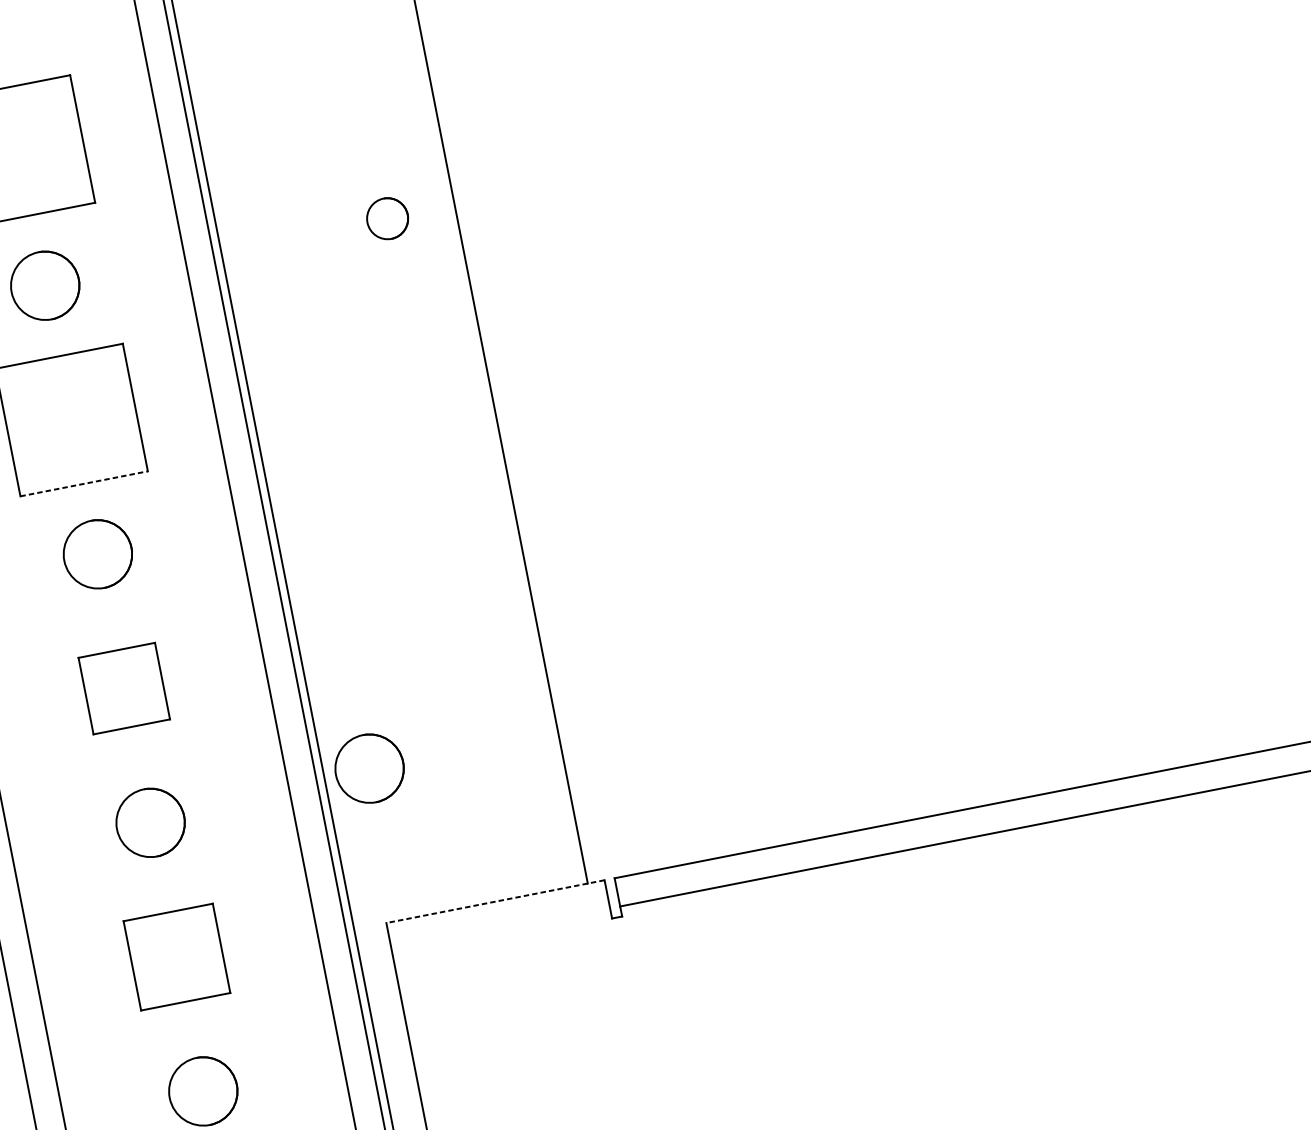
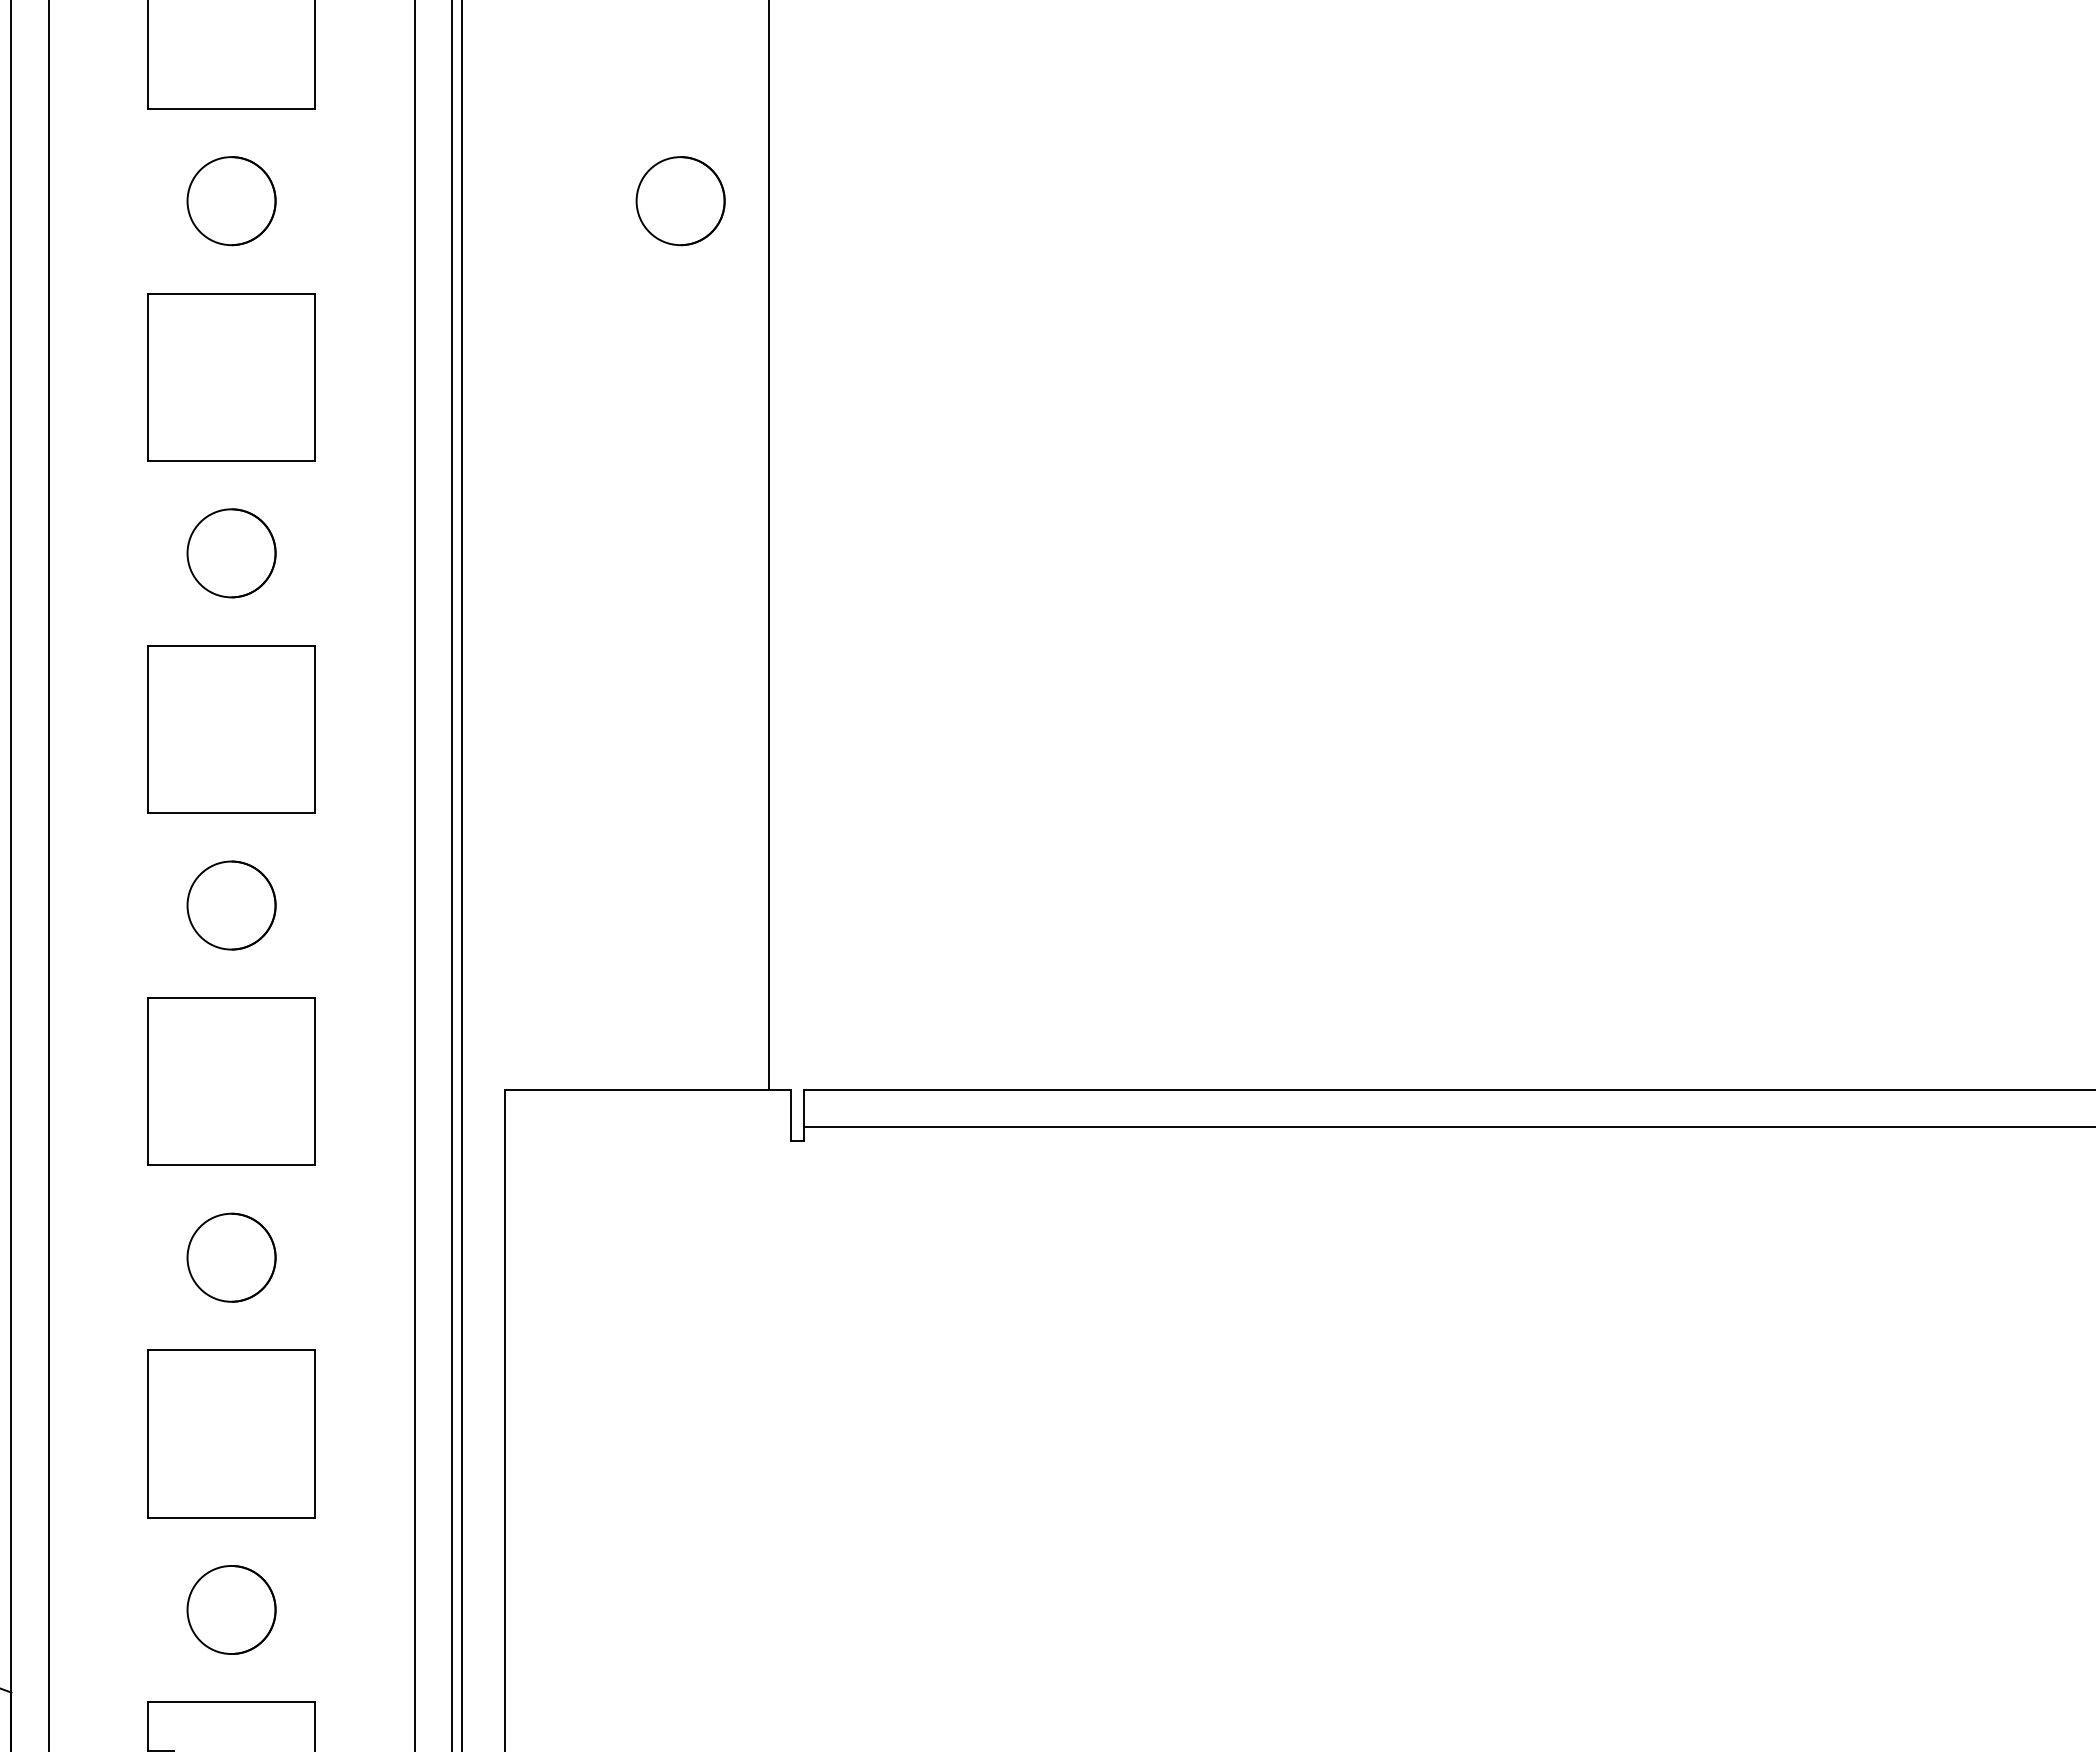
circle: (387, 218) -> (680, 201), size x1.67
line: (83, 483) -> (231, 460), dashed -> solid
part: (124, 688) -> (231, 729), size x1.67
circle: (369, 768) -> (521, 891), removed
line: (495, 901) -> (647, 1090), dashed -> solid
part: (176, 957) -> (231, 1081), size x1.43

